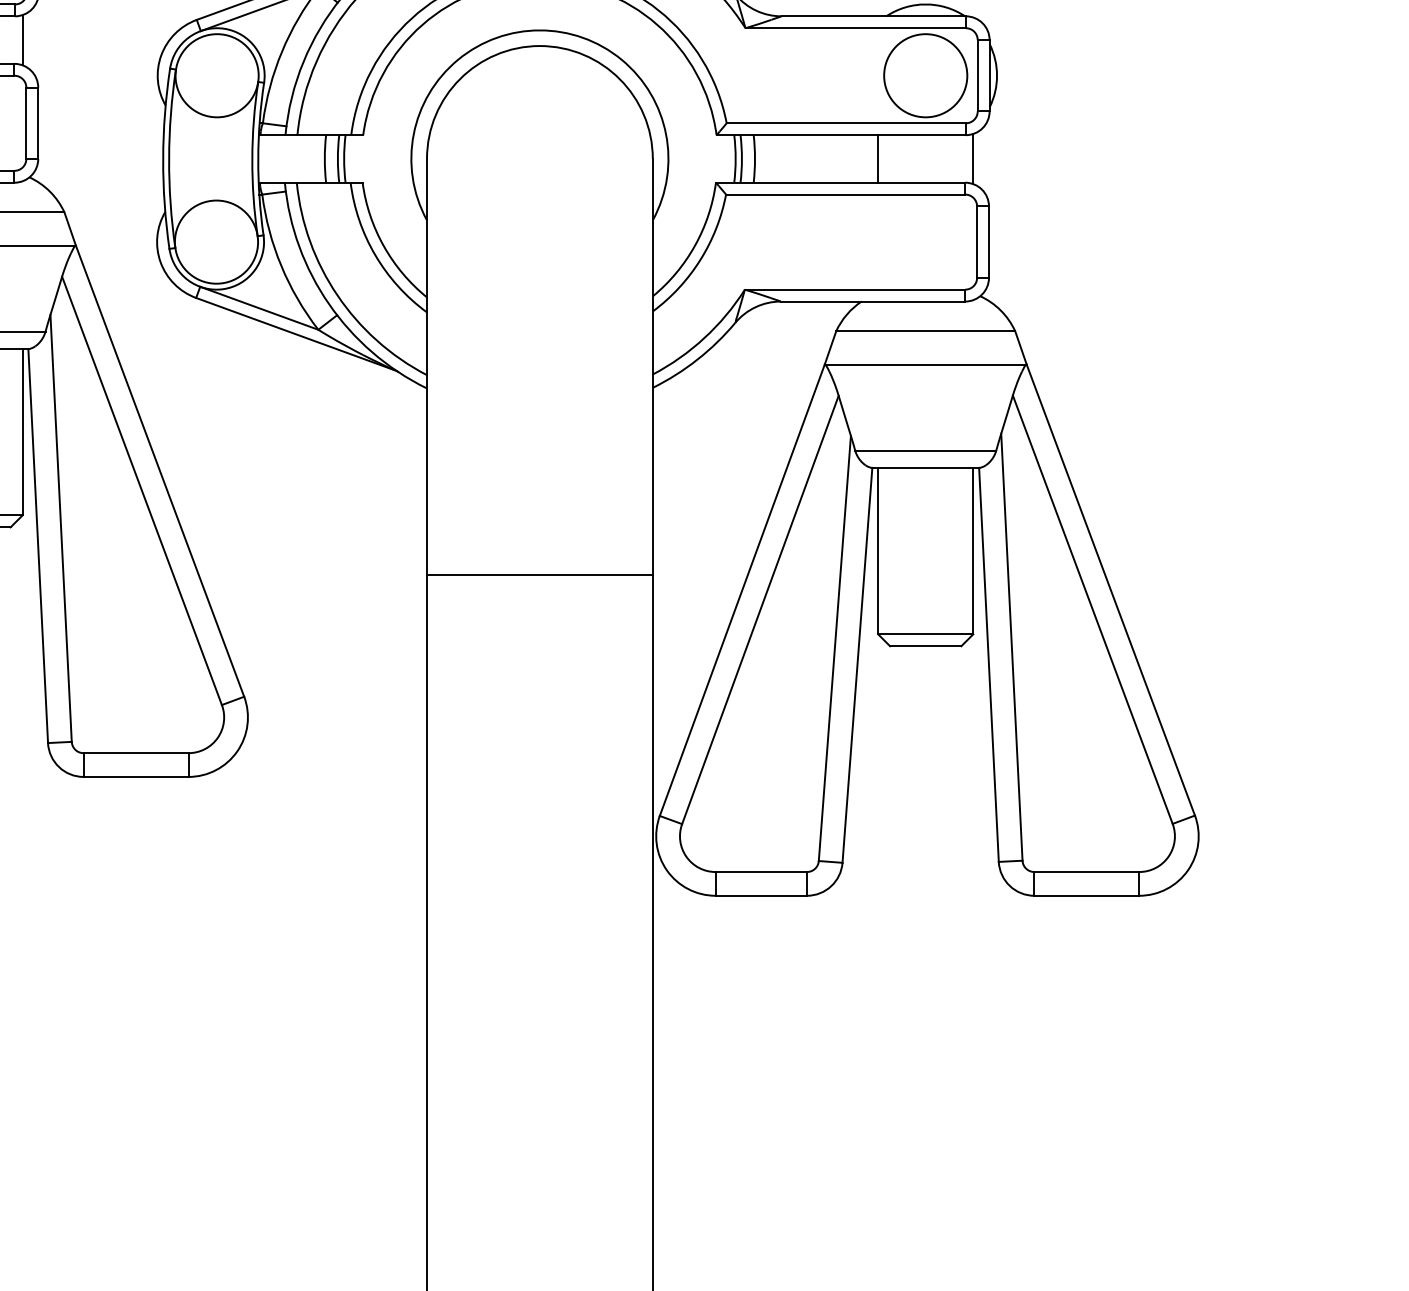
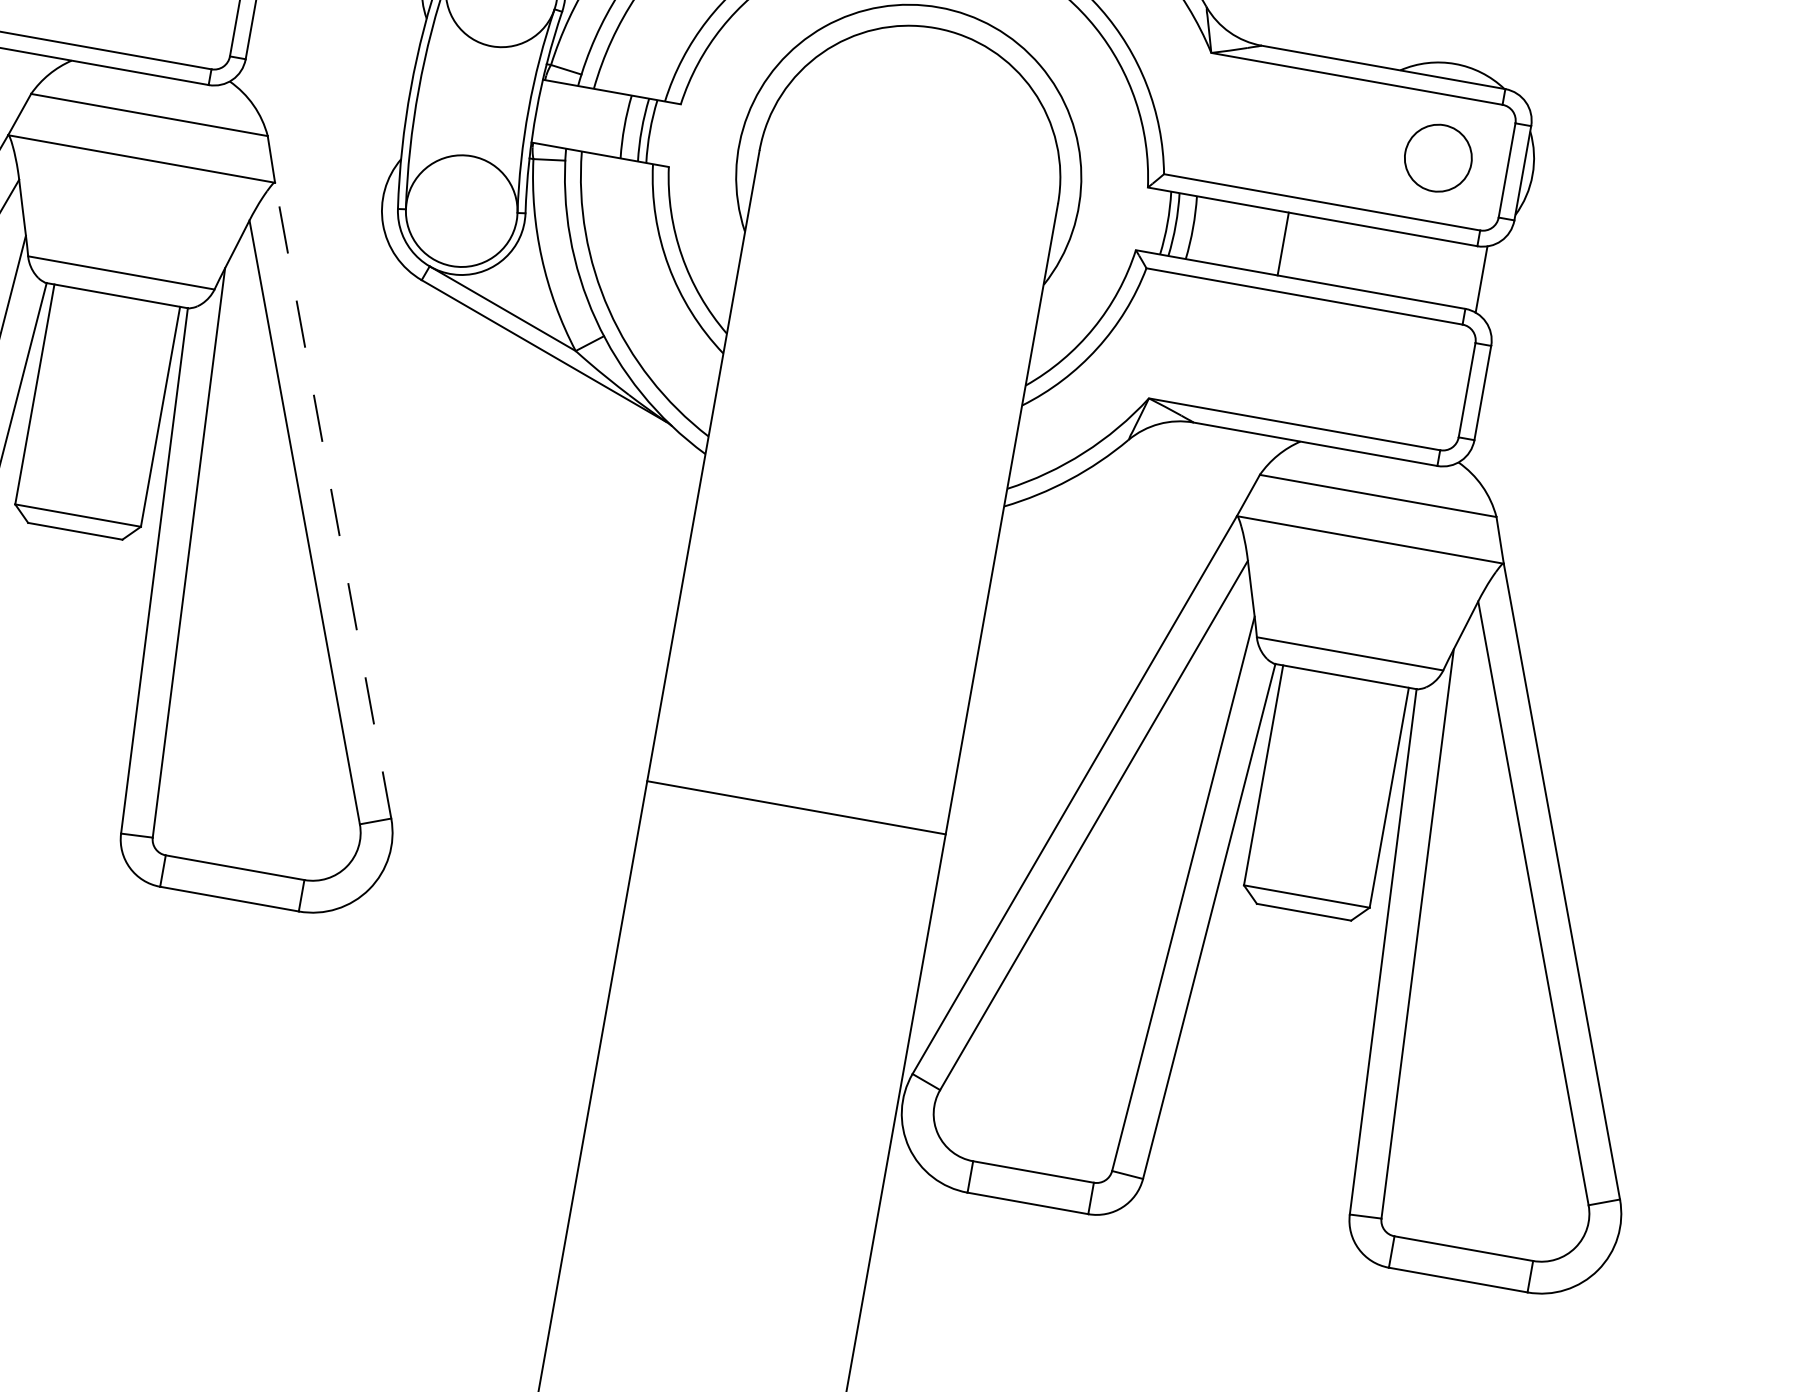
circle: (925, 75) -> (1438, 157), size x0.6
line: (878, 158) -> (1283, 243), moved
line: (160, 471) -> (333, 501), solid -> dashed
line: (539, 574) -> (796, 807), moved

